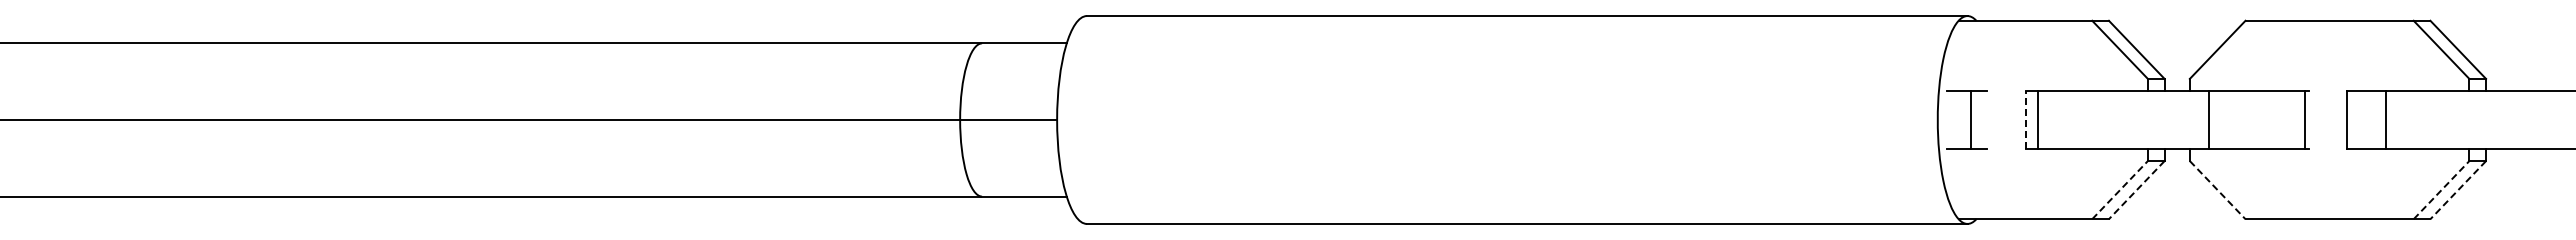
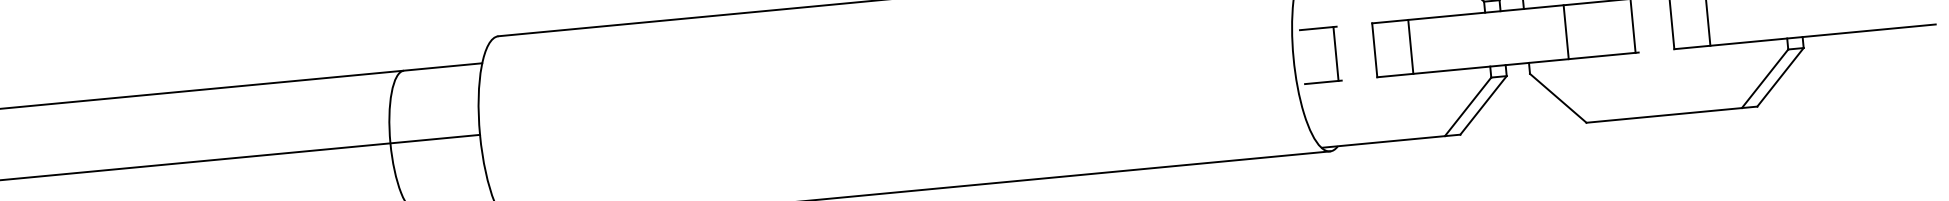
line: (1970, 119) -> (1335, 53), moved
line: (2025, 119) -> (1374, 49), dashed -> solid
line: (2037, 119) -> (1410, 46), moved
line: (2208, 119) -> (1565, 31), moved
line: (2120, 189) -> (1468, 106), dashed -> solid
line: (2441, 189) -> (1764, 78), dashed -> solid
line: (2136, 190) -> (1483, 105), dashed -> solid
line: (2218, 190) -> (1559, 98), dashed -> solid
line: (2457, 190) -> (1779, 77), dashed -> solid

